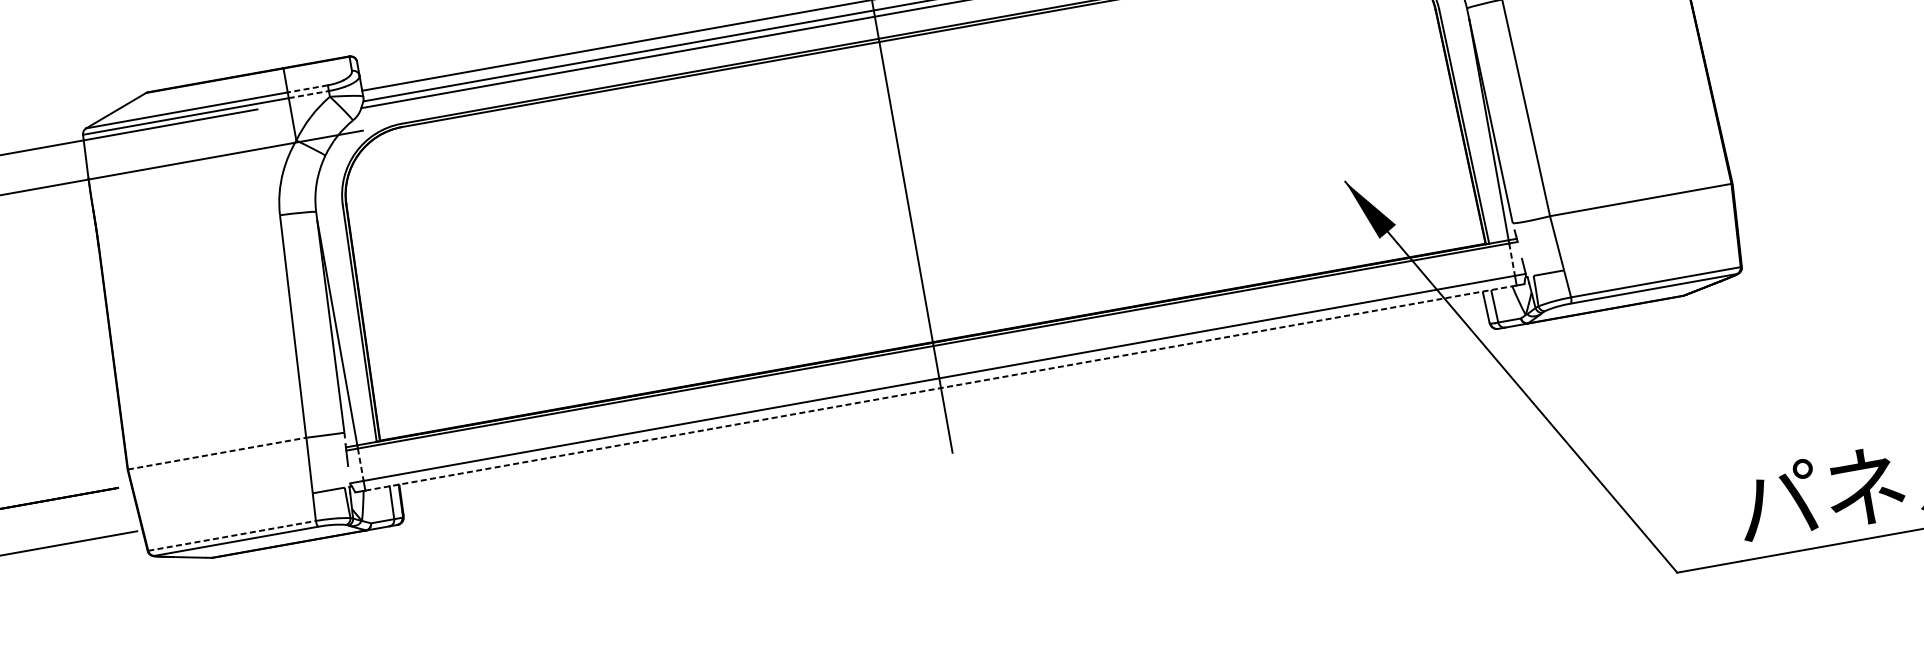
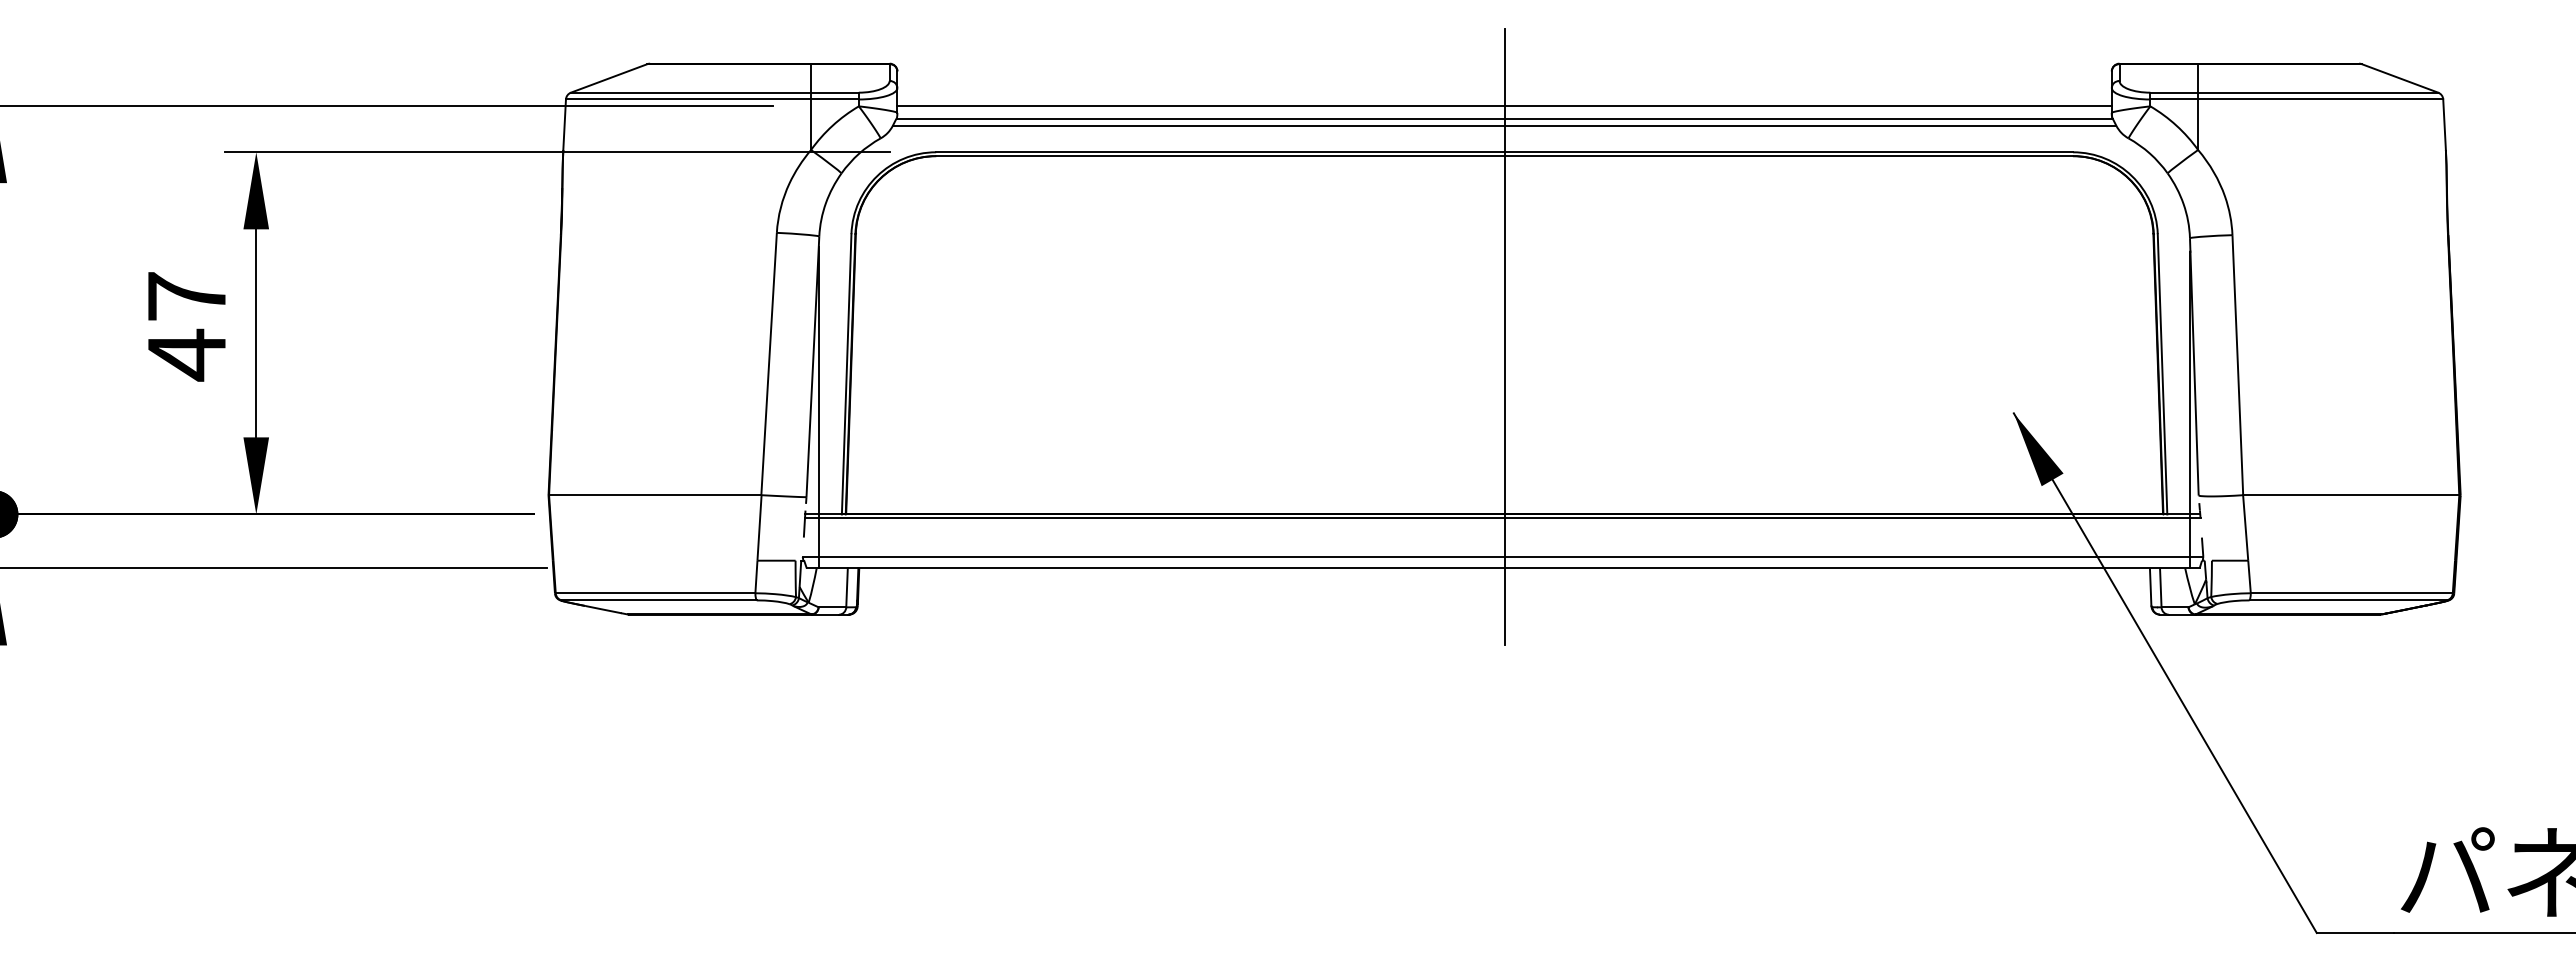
line: (307, 88) -> (834, 92), dashed -> solid
line: (308, 94) -> (834, 99), dashed -> solid
line: (1512, 260) -> (2190, 538), dashed -> solid
line: (940, 388) -> (1504, 568), dashed -> solid
line: (217, 453) -> (655, 495), dashed -> solid
line: (360, 465) -> (818, 538), dashed -> solid
line: (232, 536) -> (655, 593), dashed -> solid

